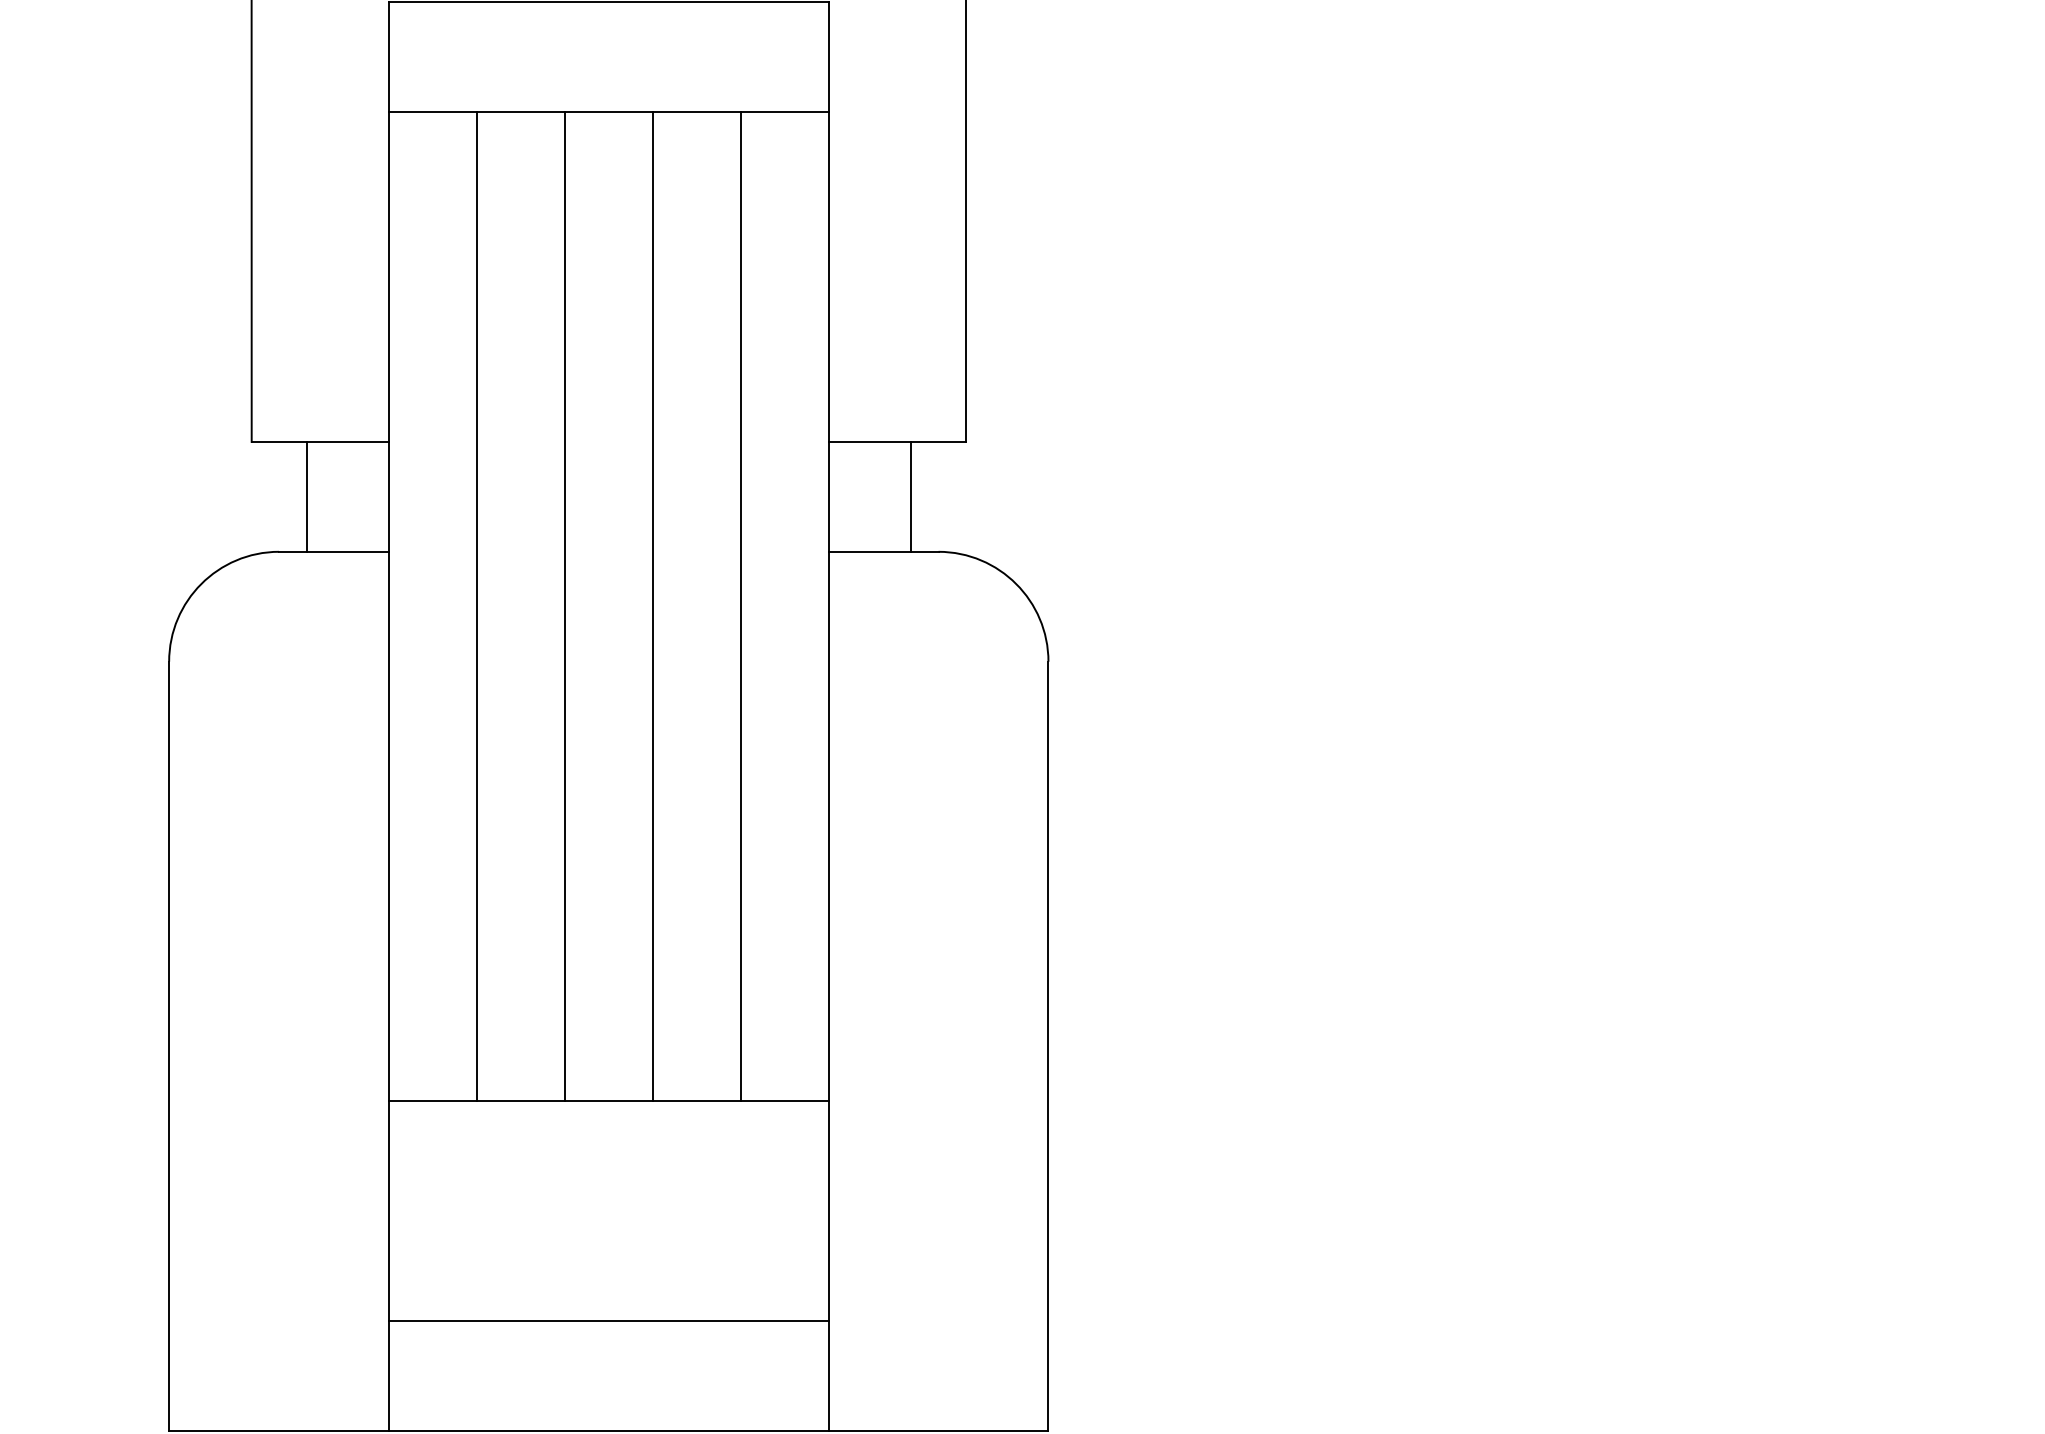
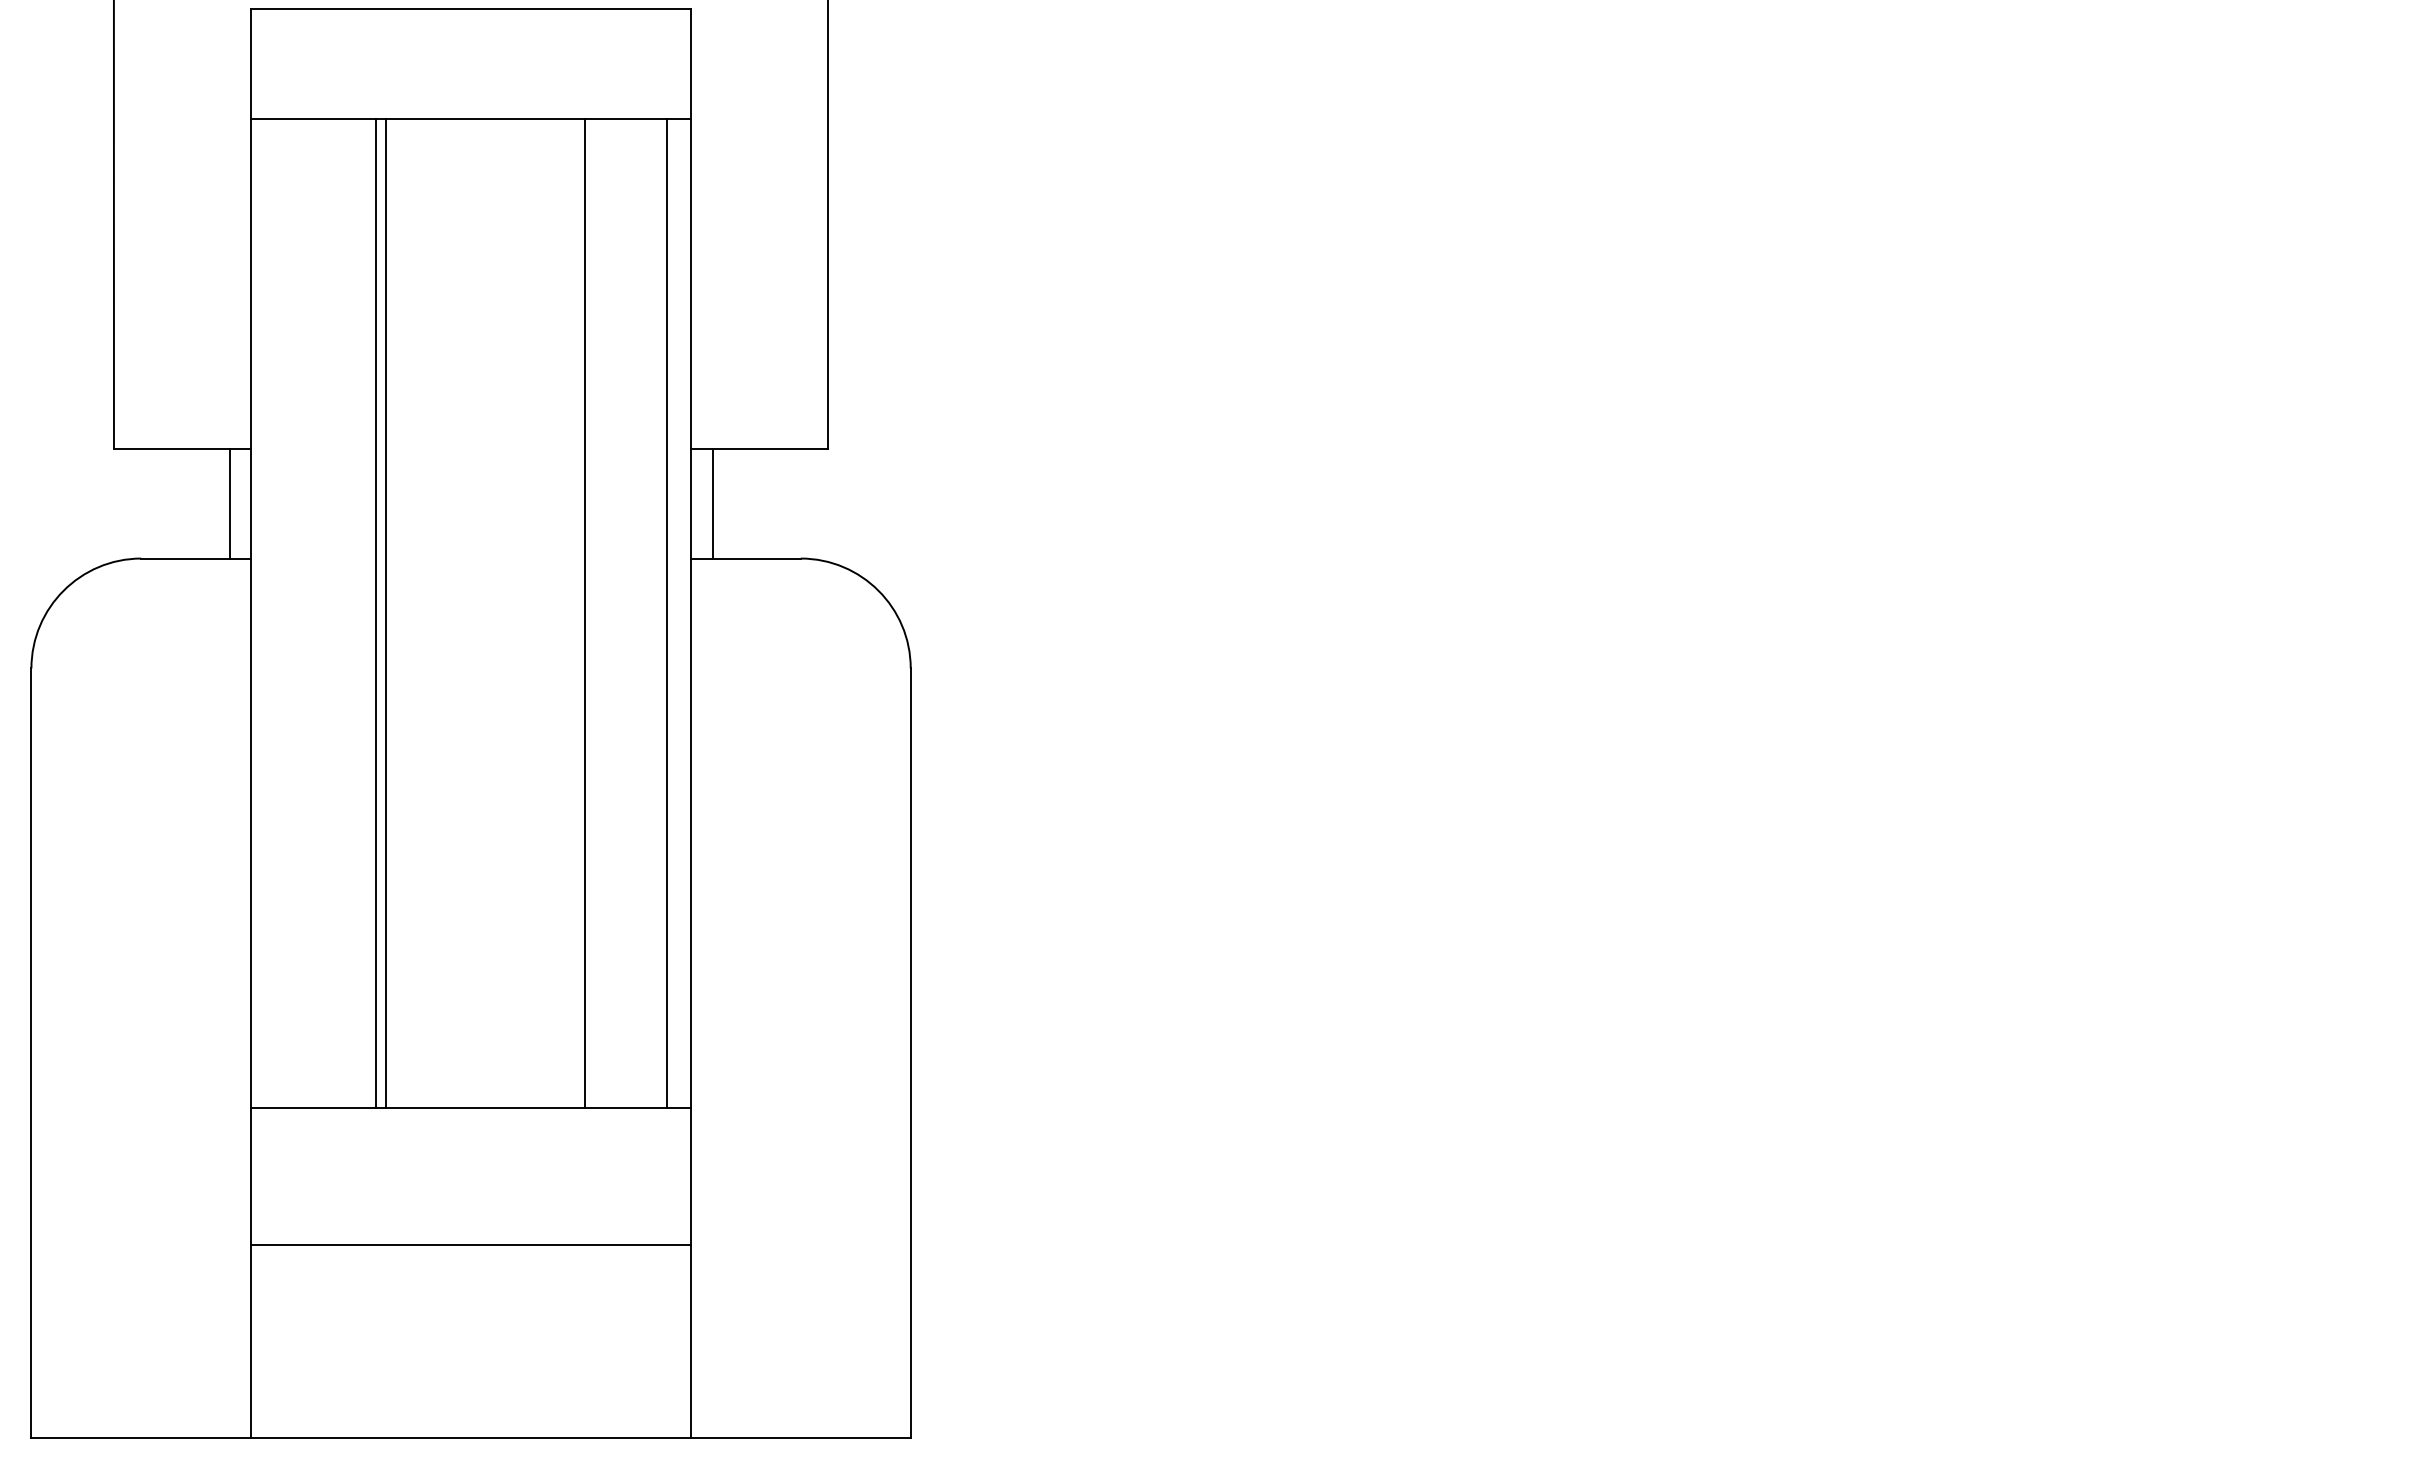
line: (306, 496) -> (229, 503), moved
line: (911, 496) -> (713, 503), moved
line: (477, 606) -> (386, 613), moved
line: (565, 606) -> (376, 613), moved
line: (653, 606) -> (585, 613), moved
line: (740, 606) -> (666, 613), moved
line: (608, 1320) -> (470, 1244), moved

